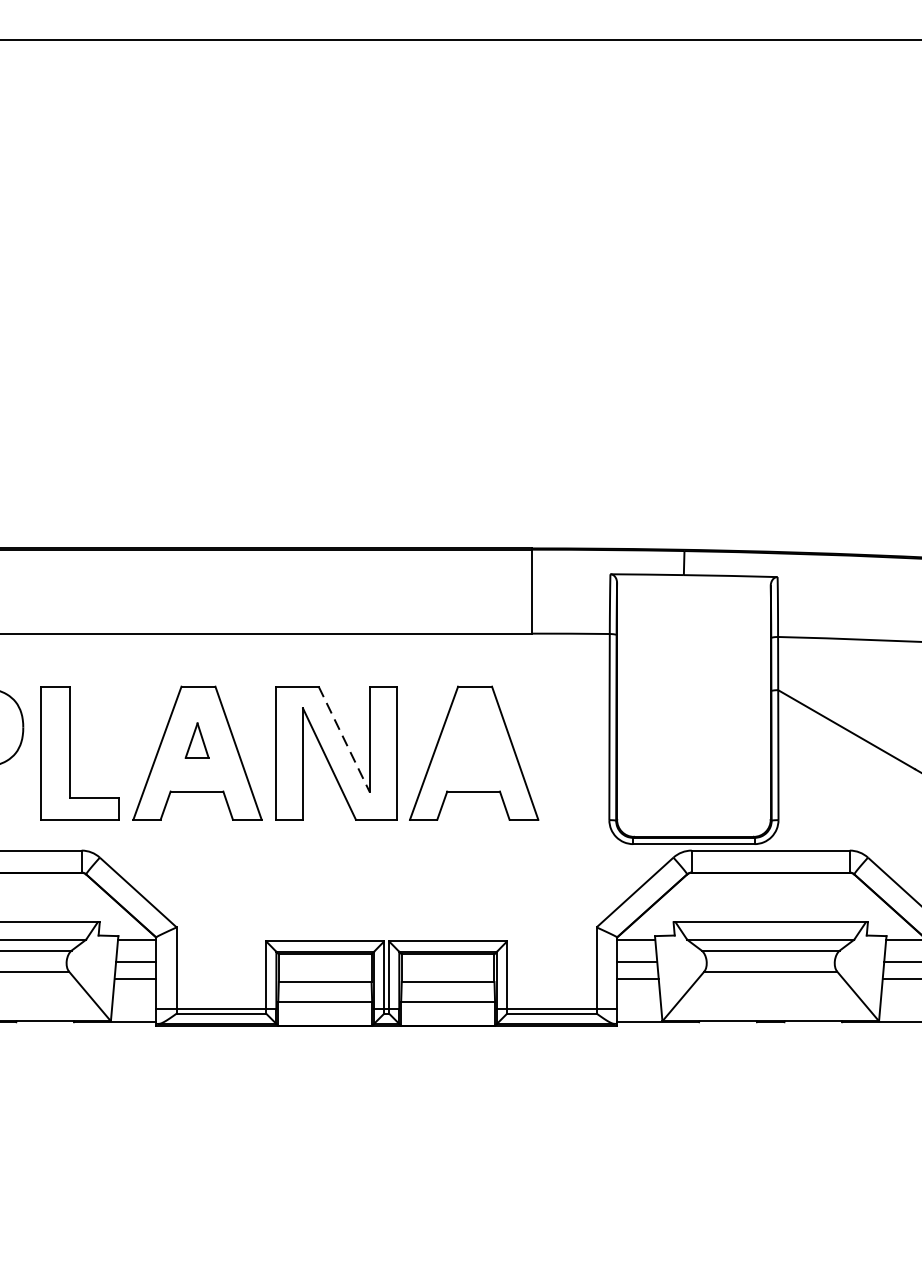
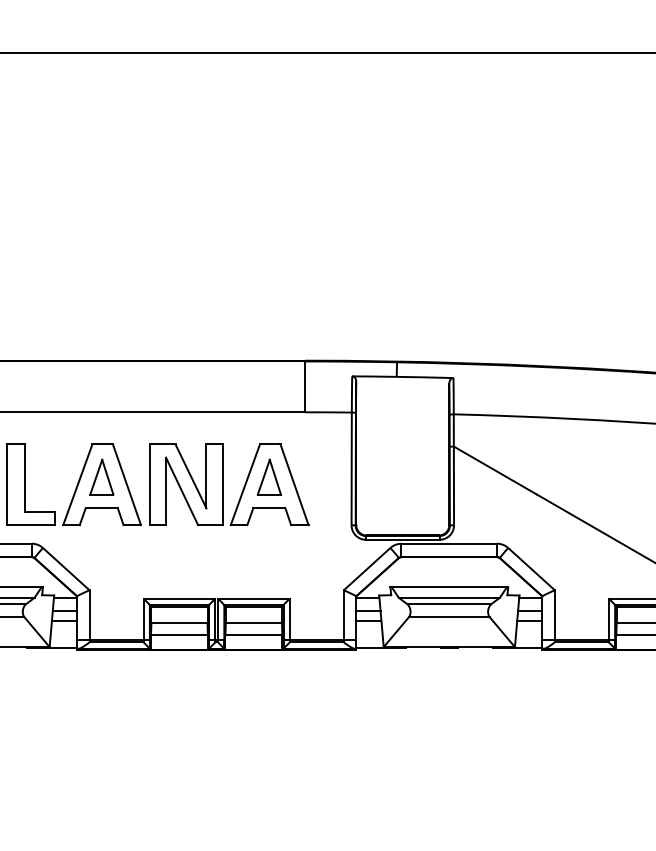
part: (196, 739) -> (101, 476), size x1.67
line: (345, 739) -> (191, 476), dashed -> solid
part: (472, 739) -> (268, 476), added

